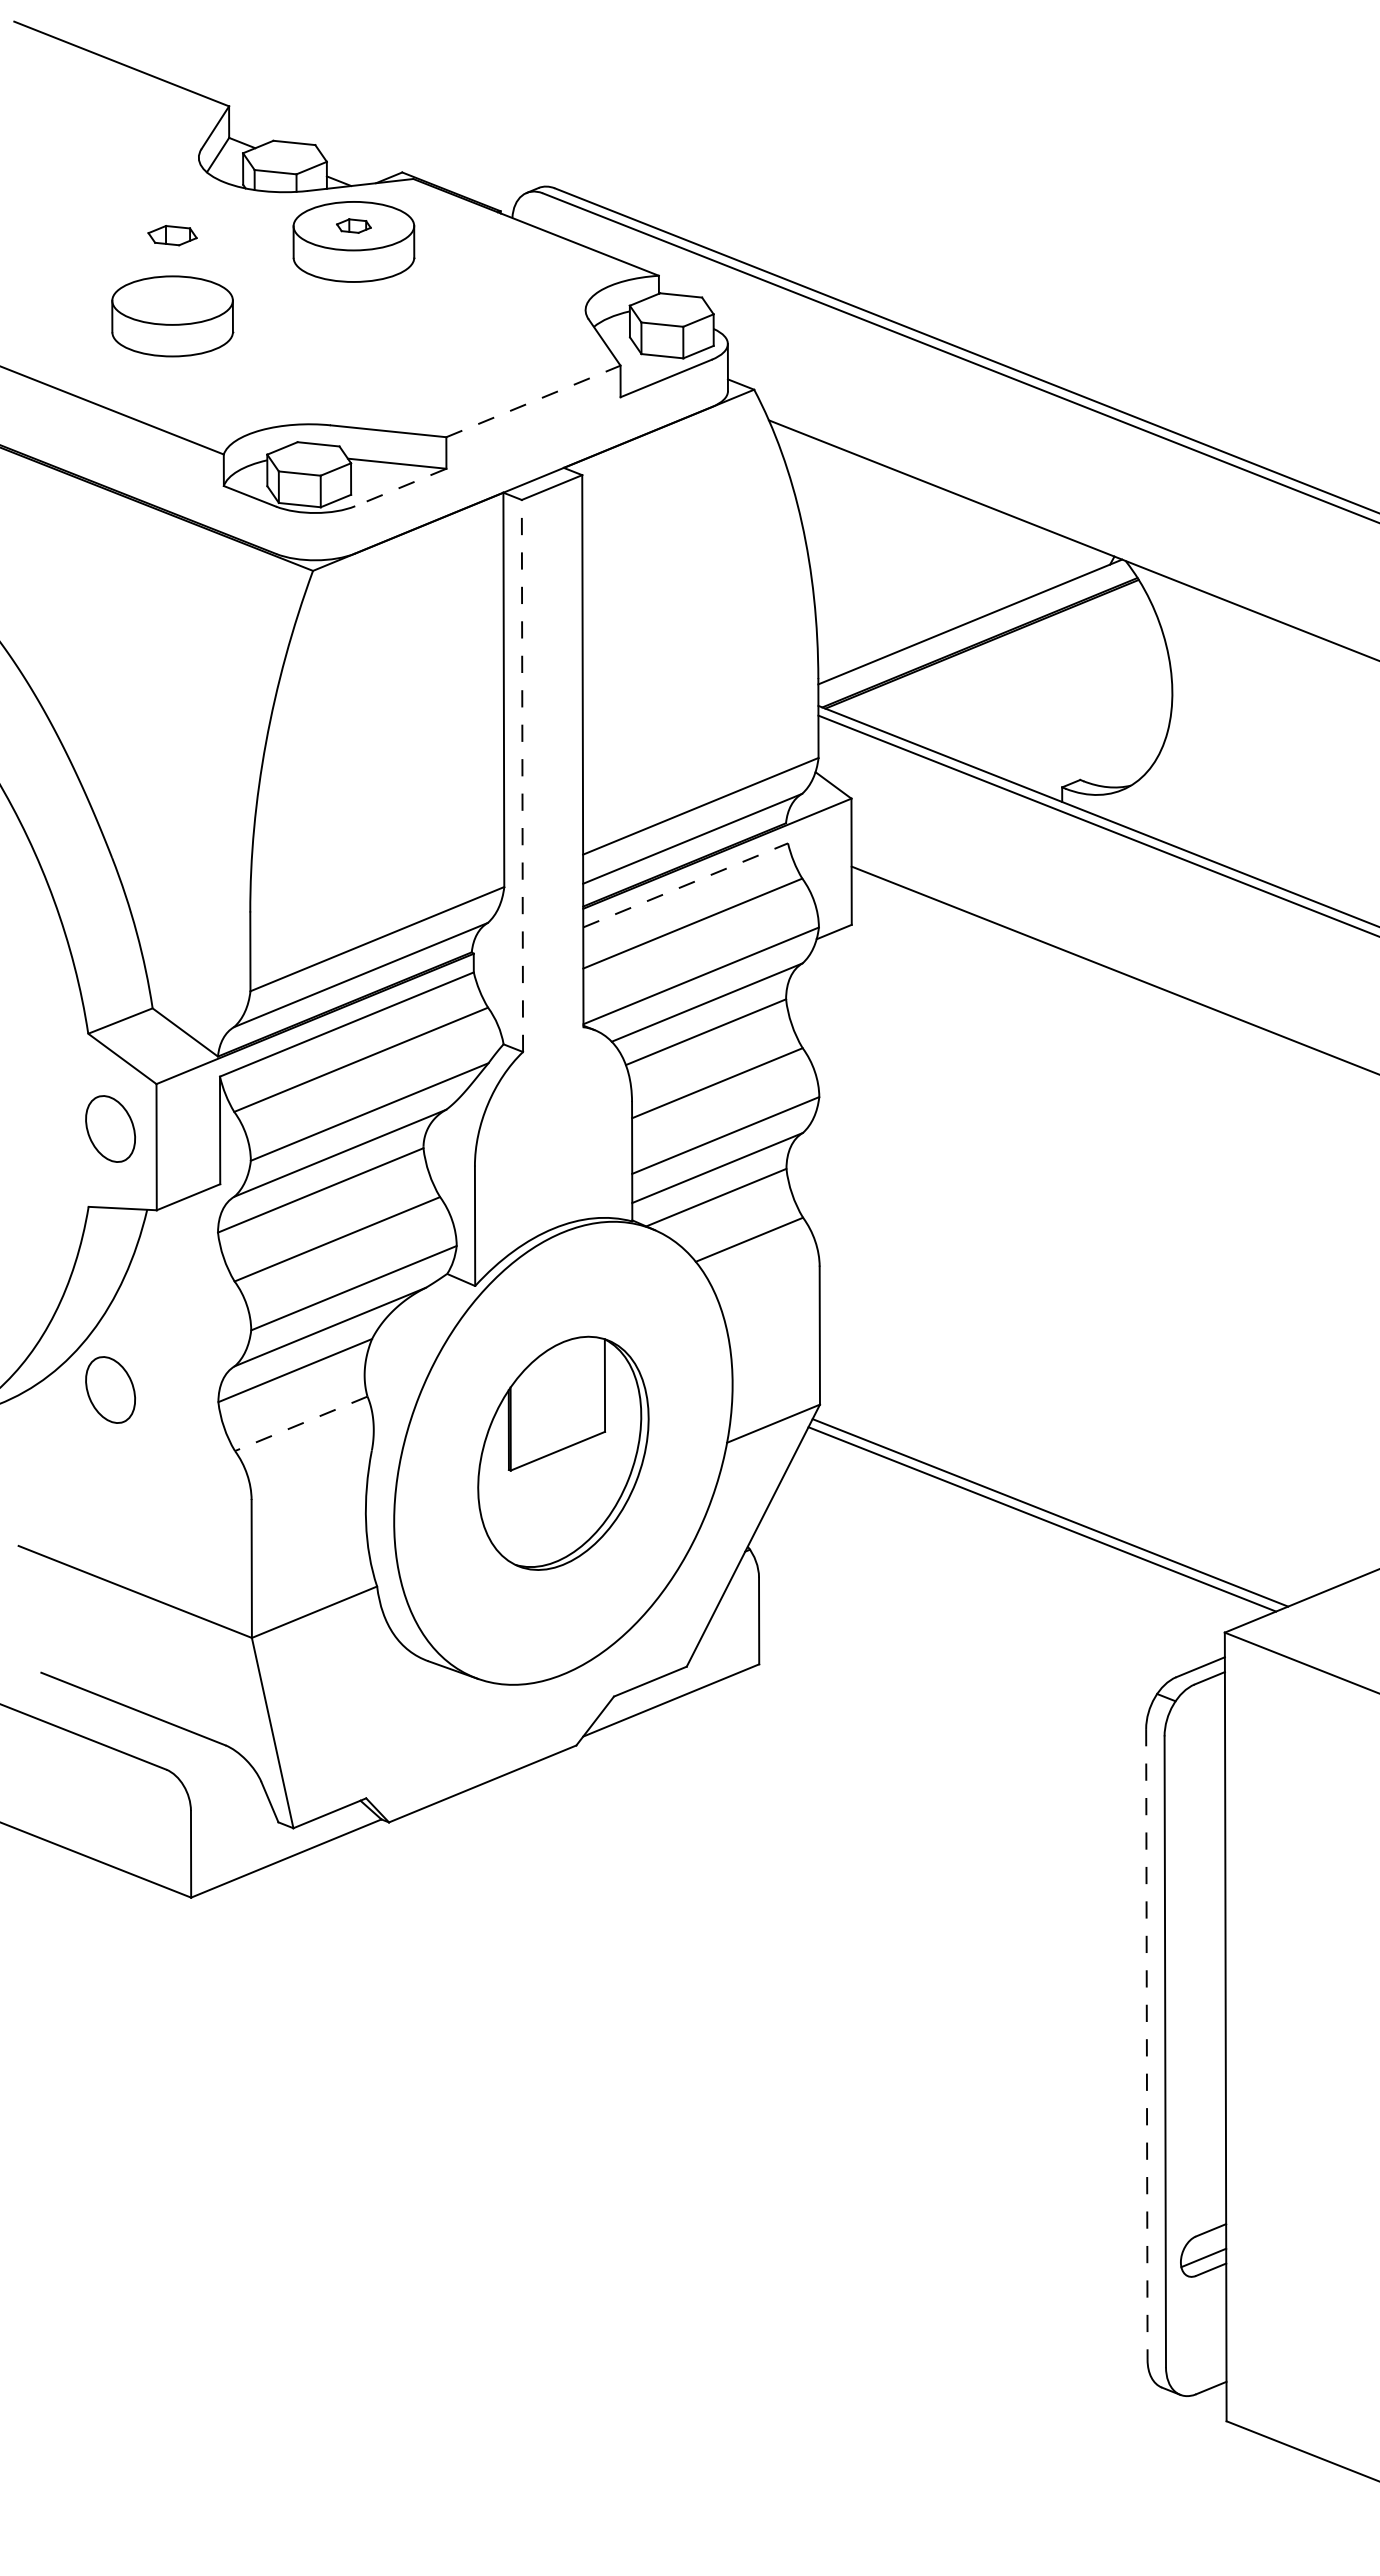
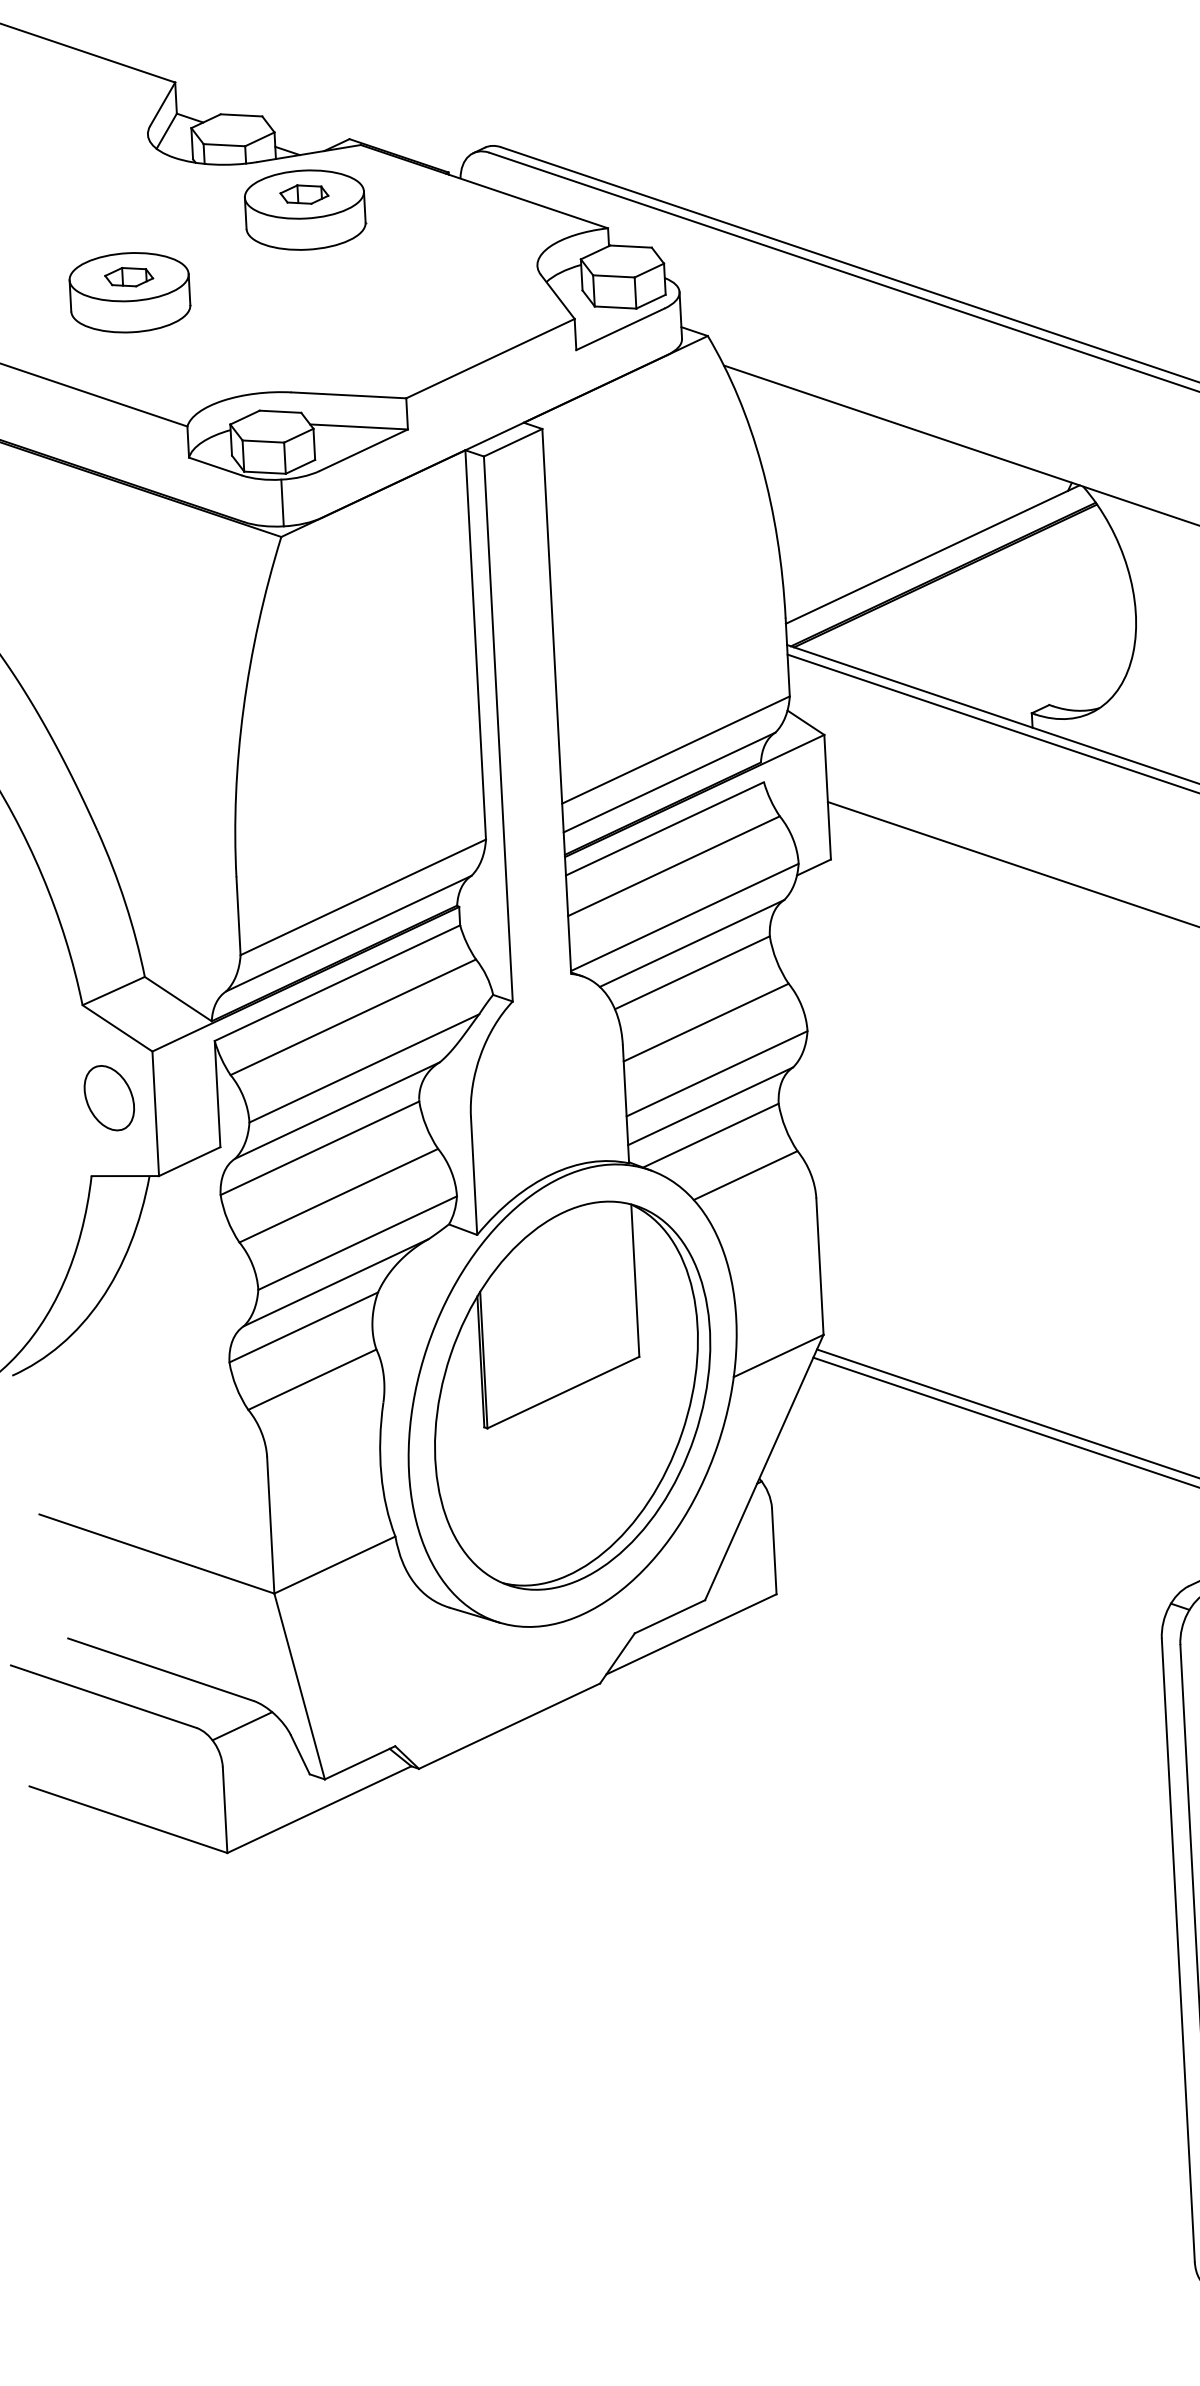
part: (353, 225) -> (304, 193), size x1.43
part: (172, 235) -> (129, 277), moved
line: (533, 401) -> (490, 358), dashed -> solid
line: (400, 487) -> (363, 450), dashed -> solid
line: (315, 536) -> (282, 502), added
line: (522, 775) -> (498, 728), dashed -> solid
line: (685, 885) -> (664, 828), dashed -> solid
part: (110, 1389) -> (122, 1355), removed
line: (301, 1423) -> (312, 1379), dashed -> solid
part: (563, 1453) -> (572, 1395), size x1.67
line: (212, 1770) -> (242, 1726), added
line: (1146, 2045) -> (1177, 1951), dashed -> solid

